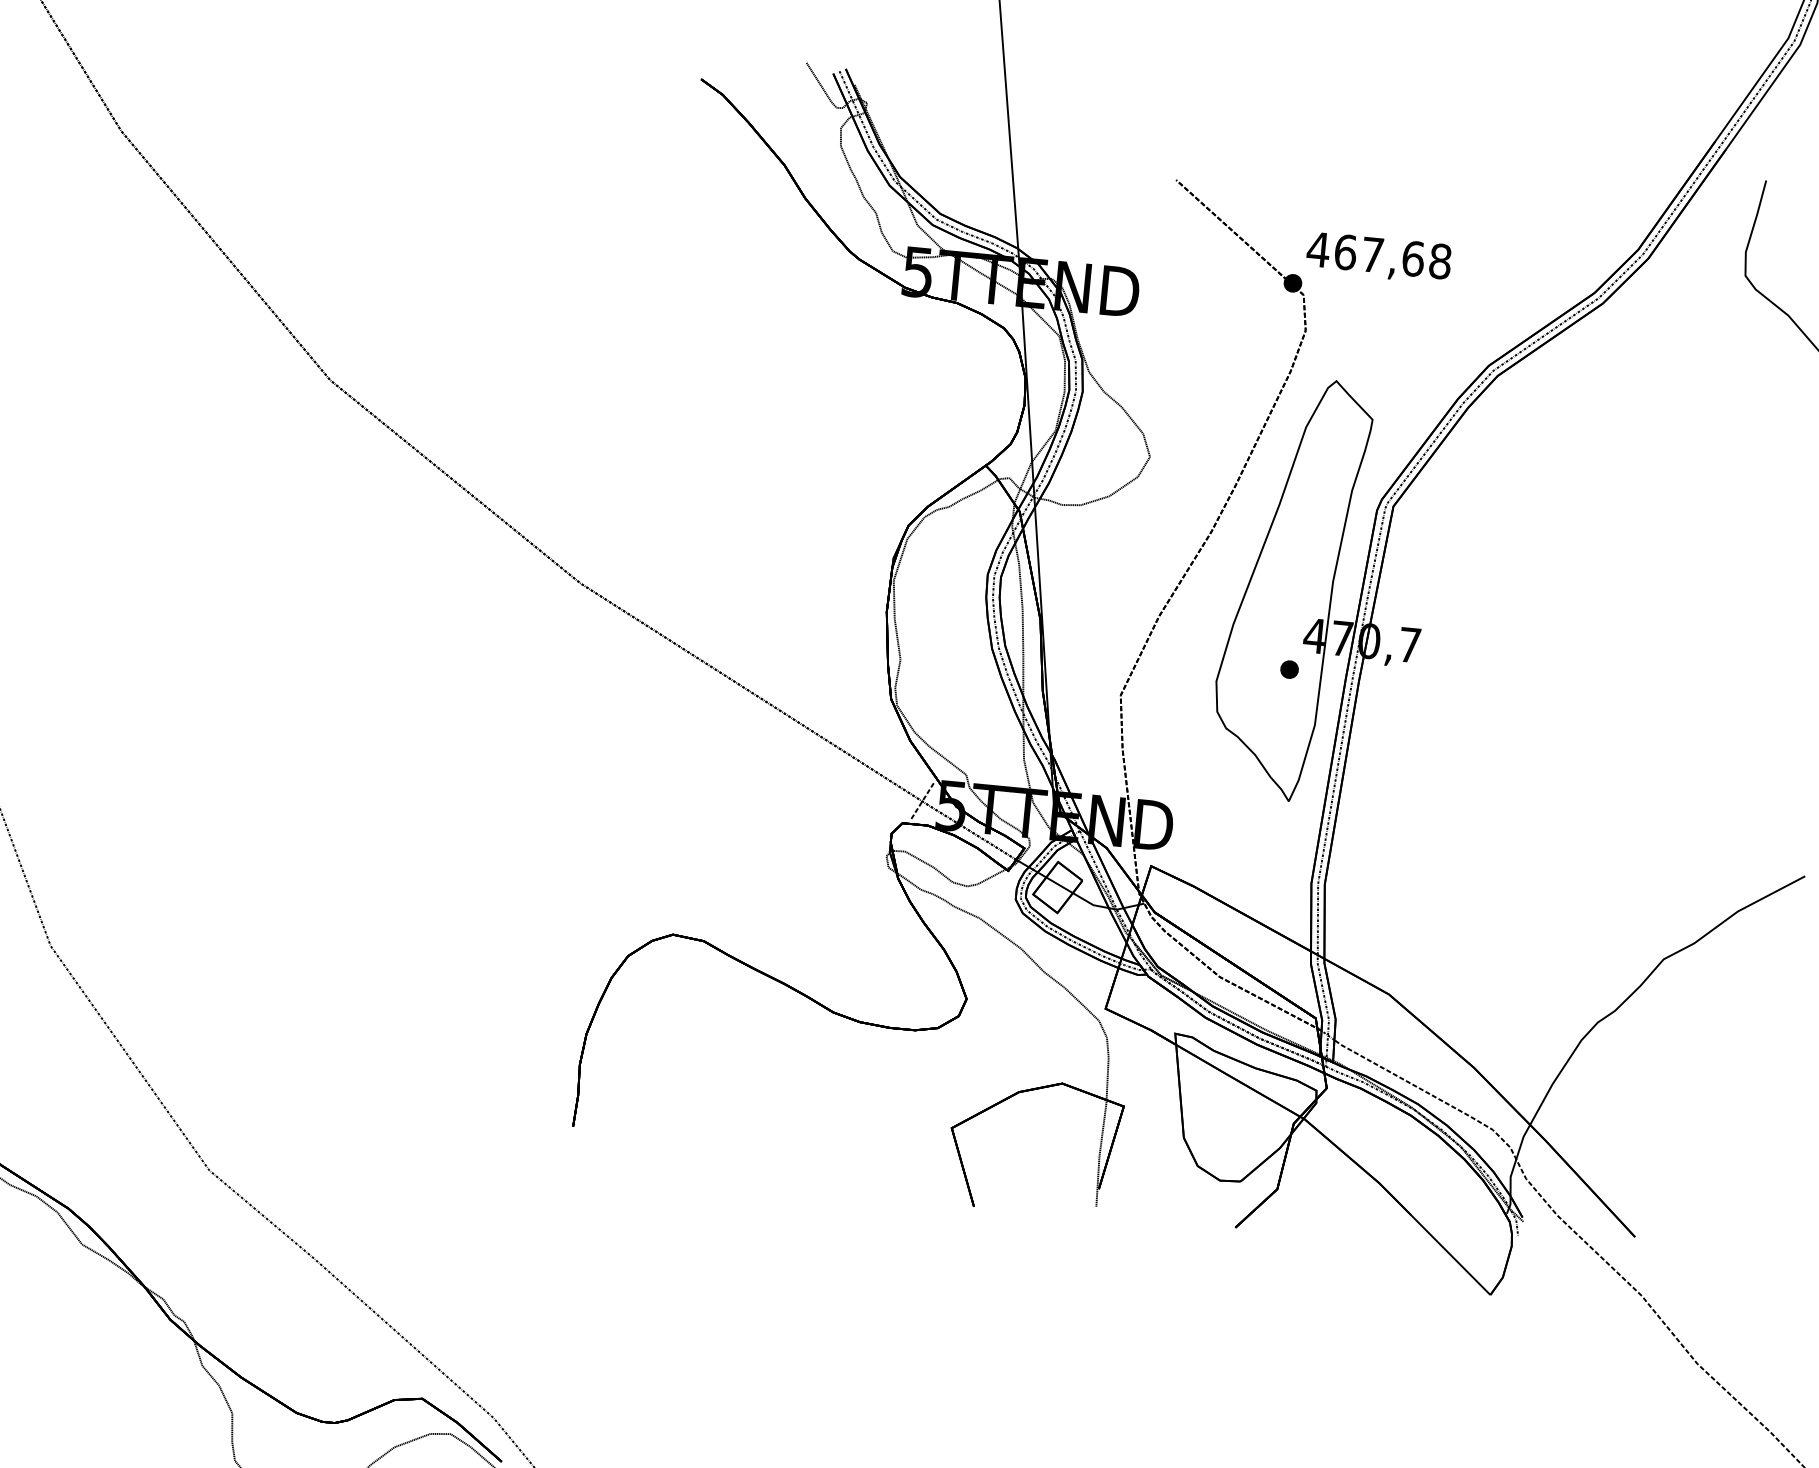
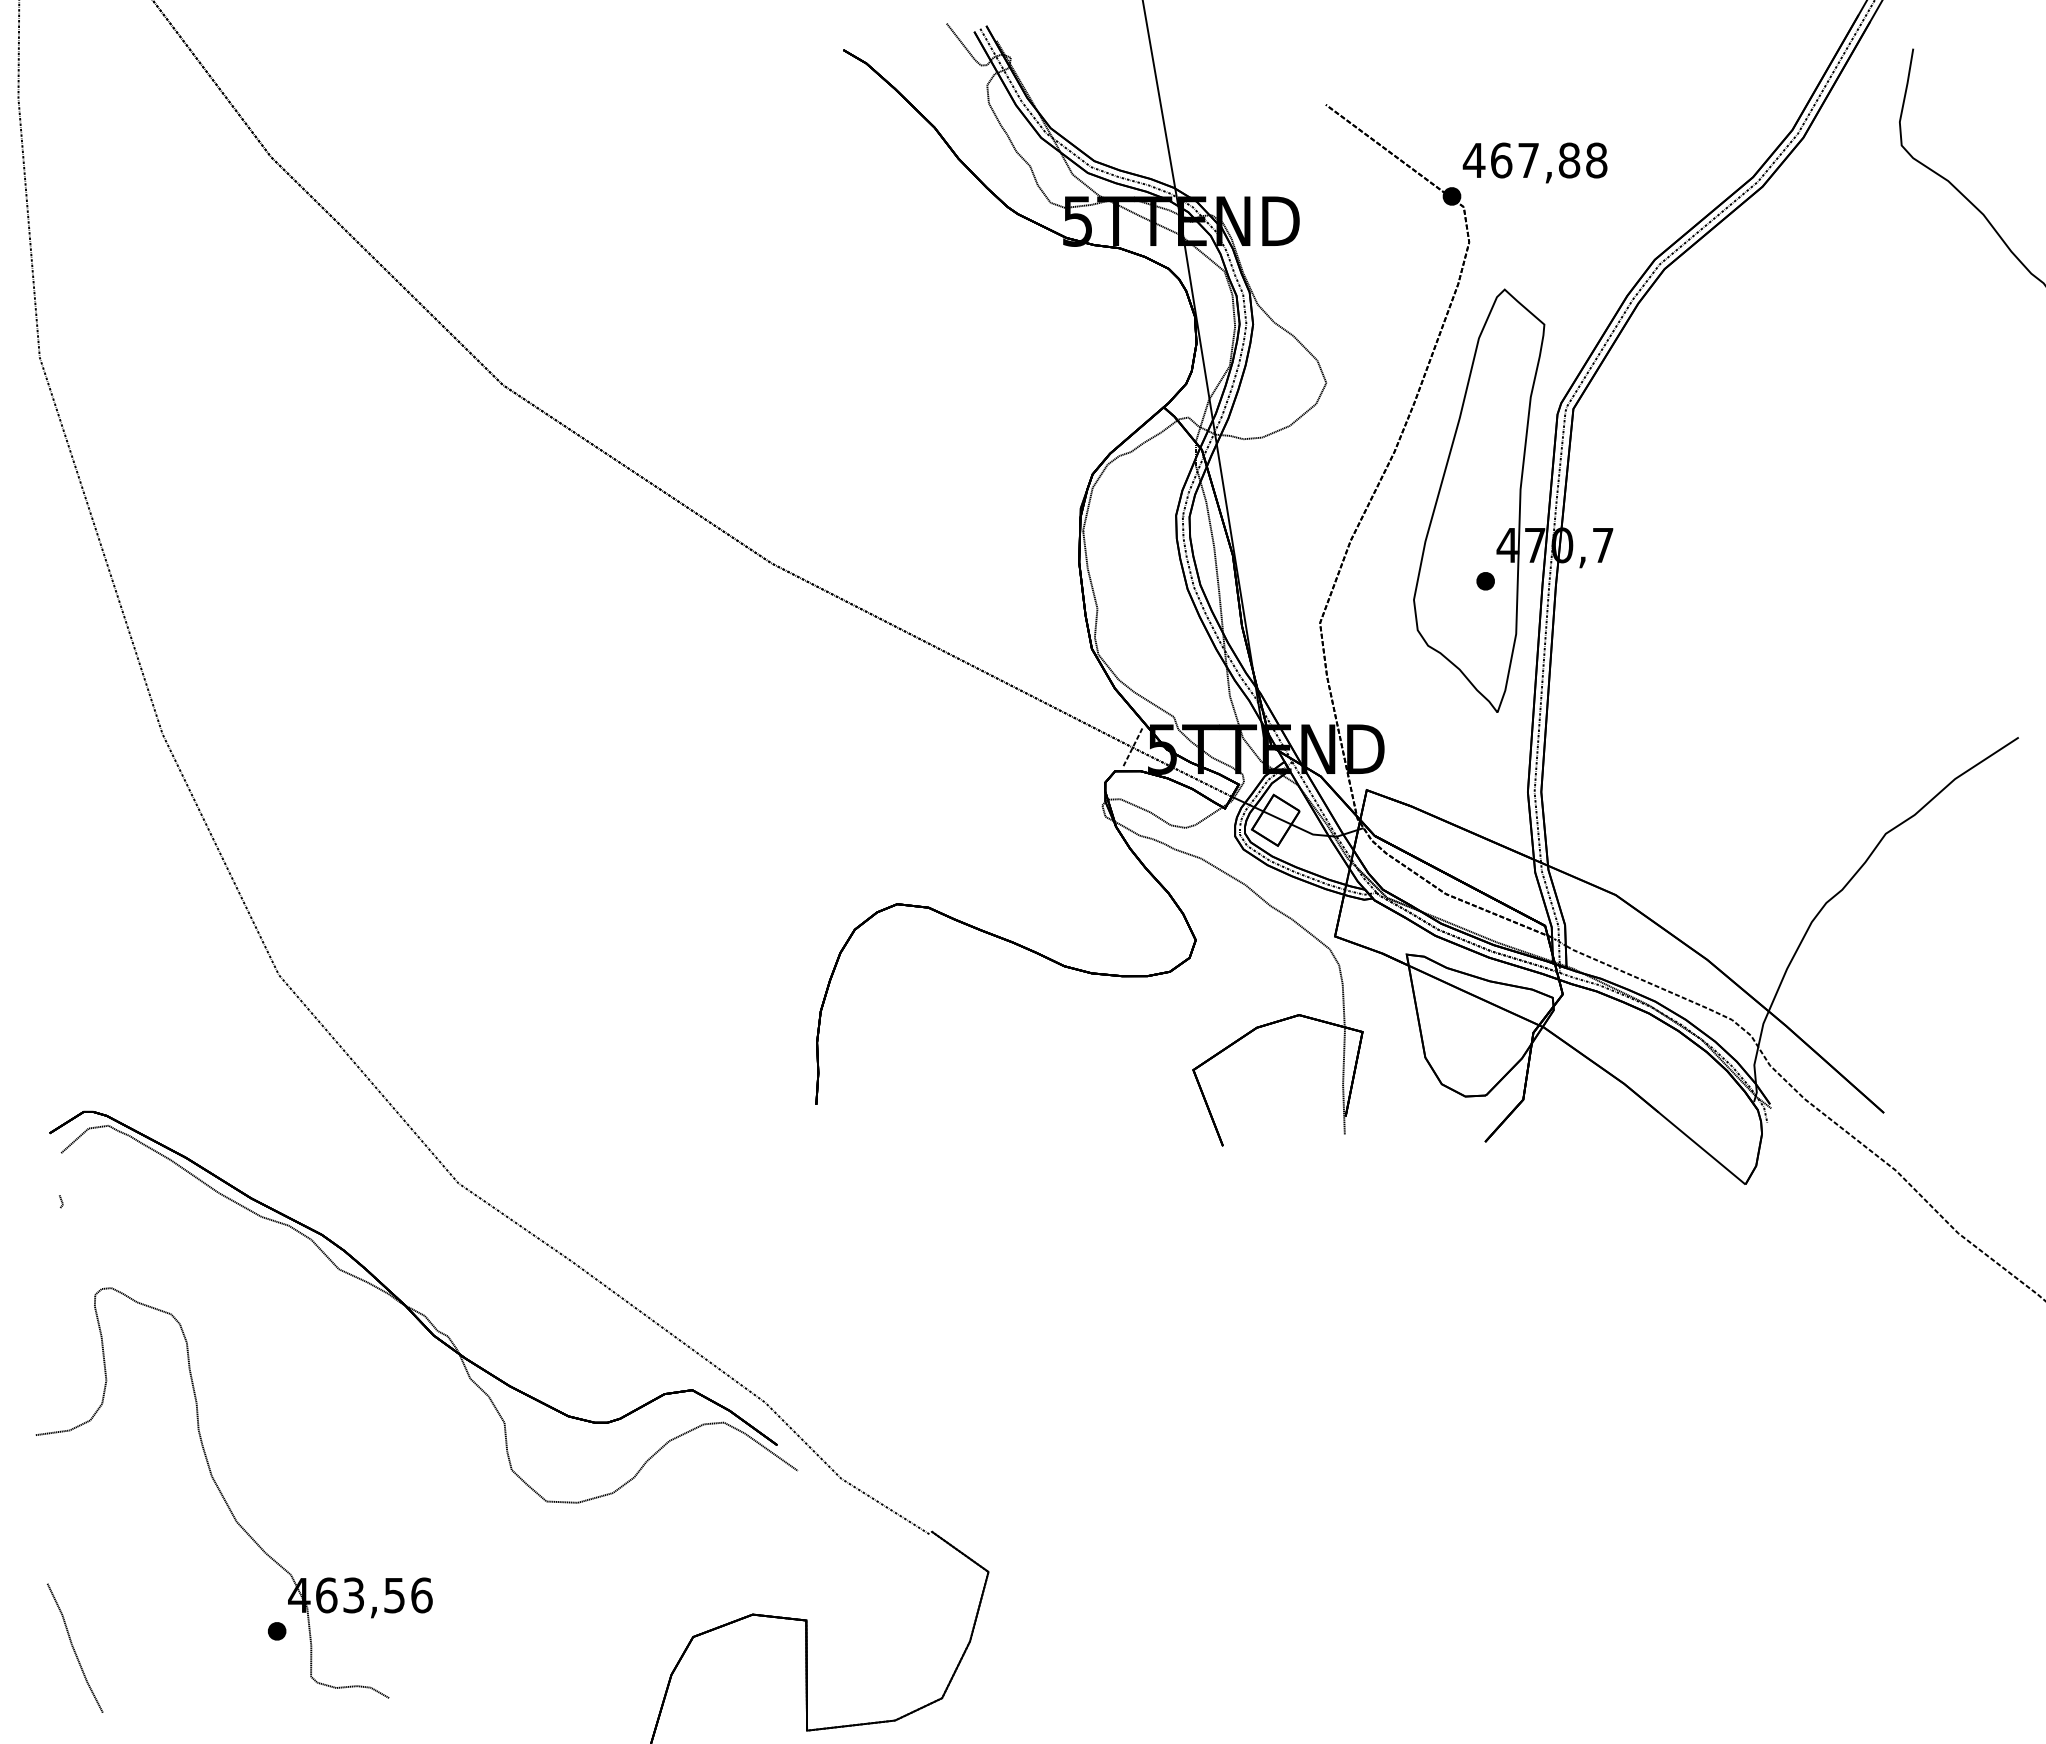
text: (1413, 258) -> (1569, 160), 467,68 -> 467,88

